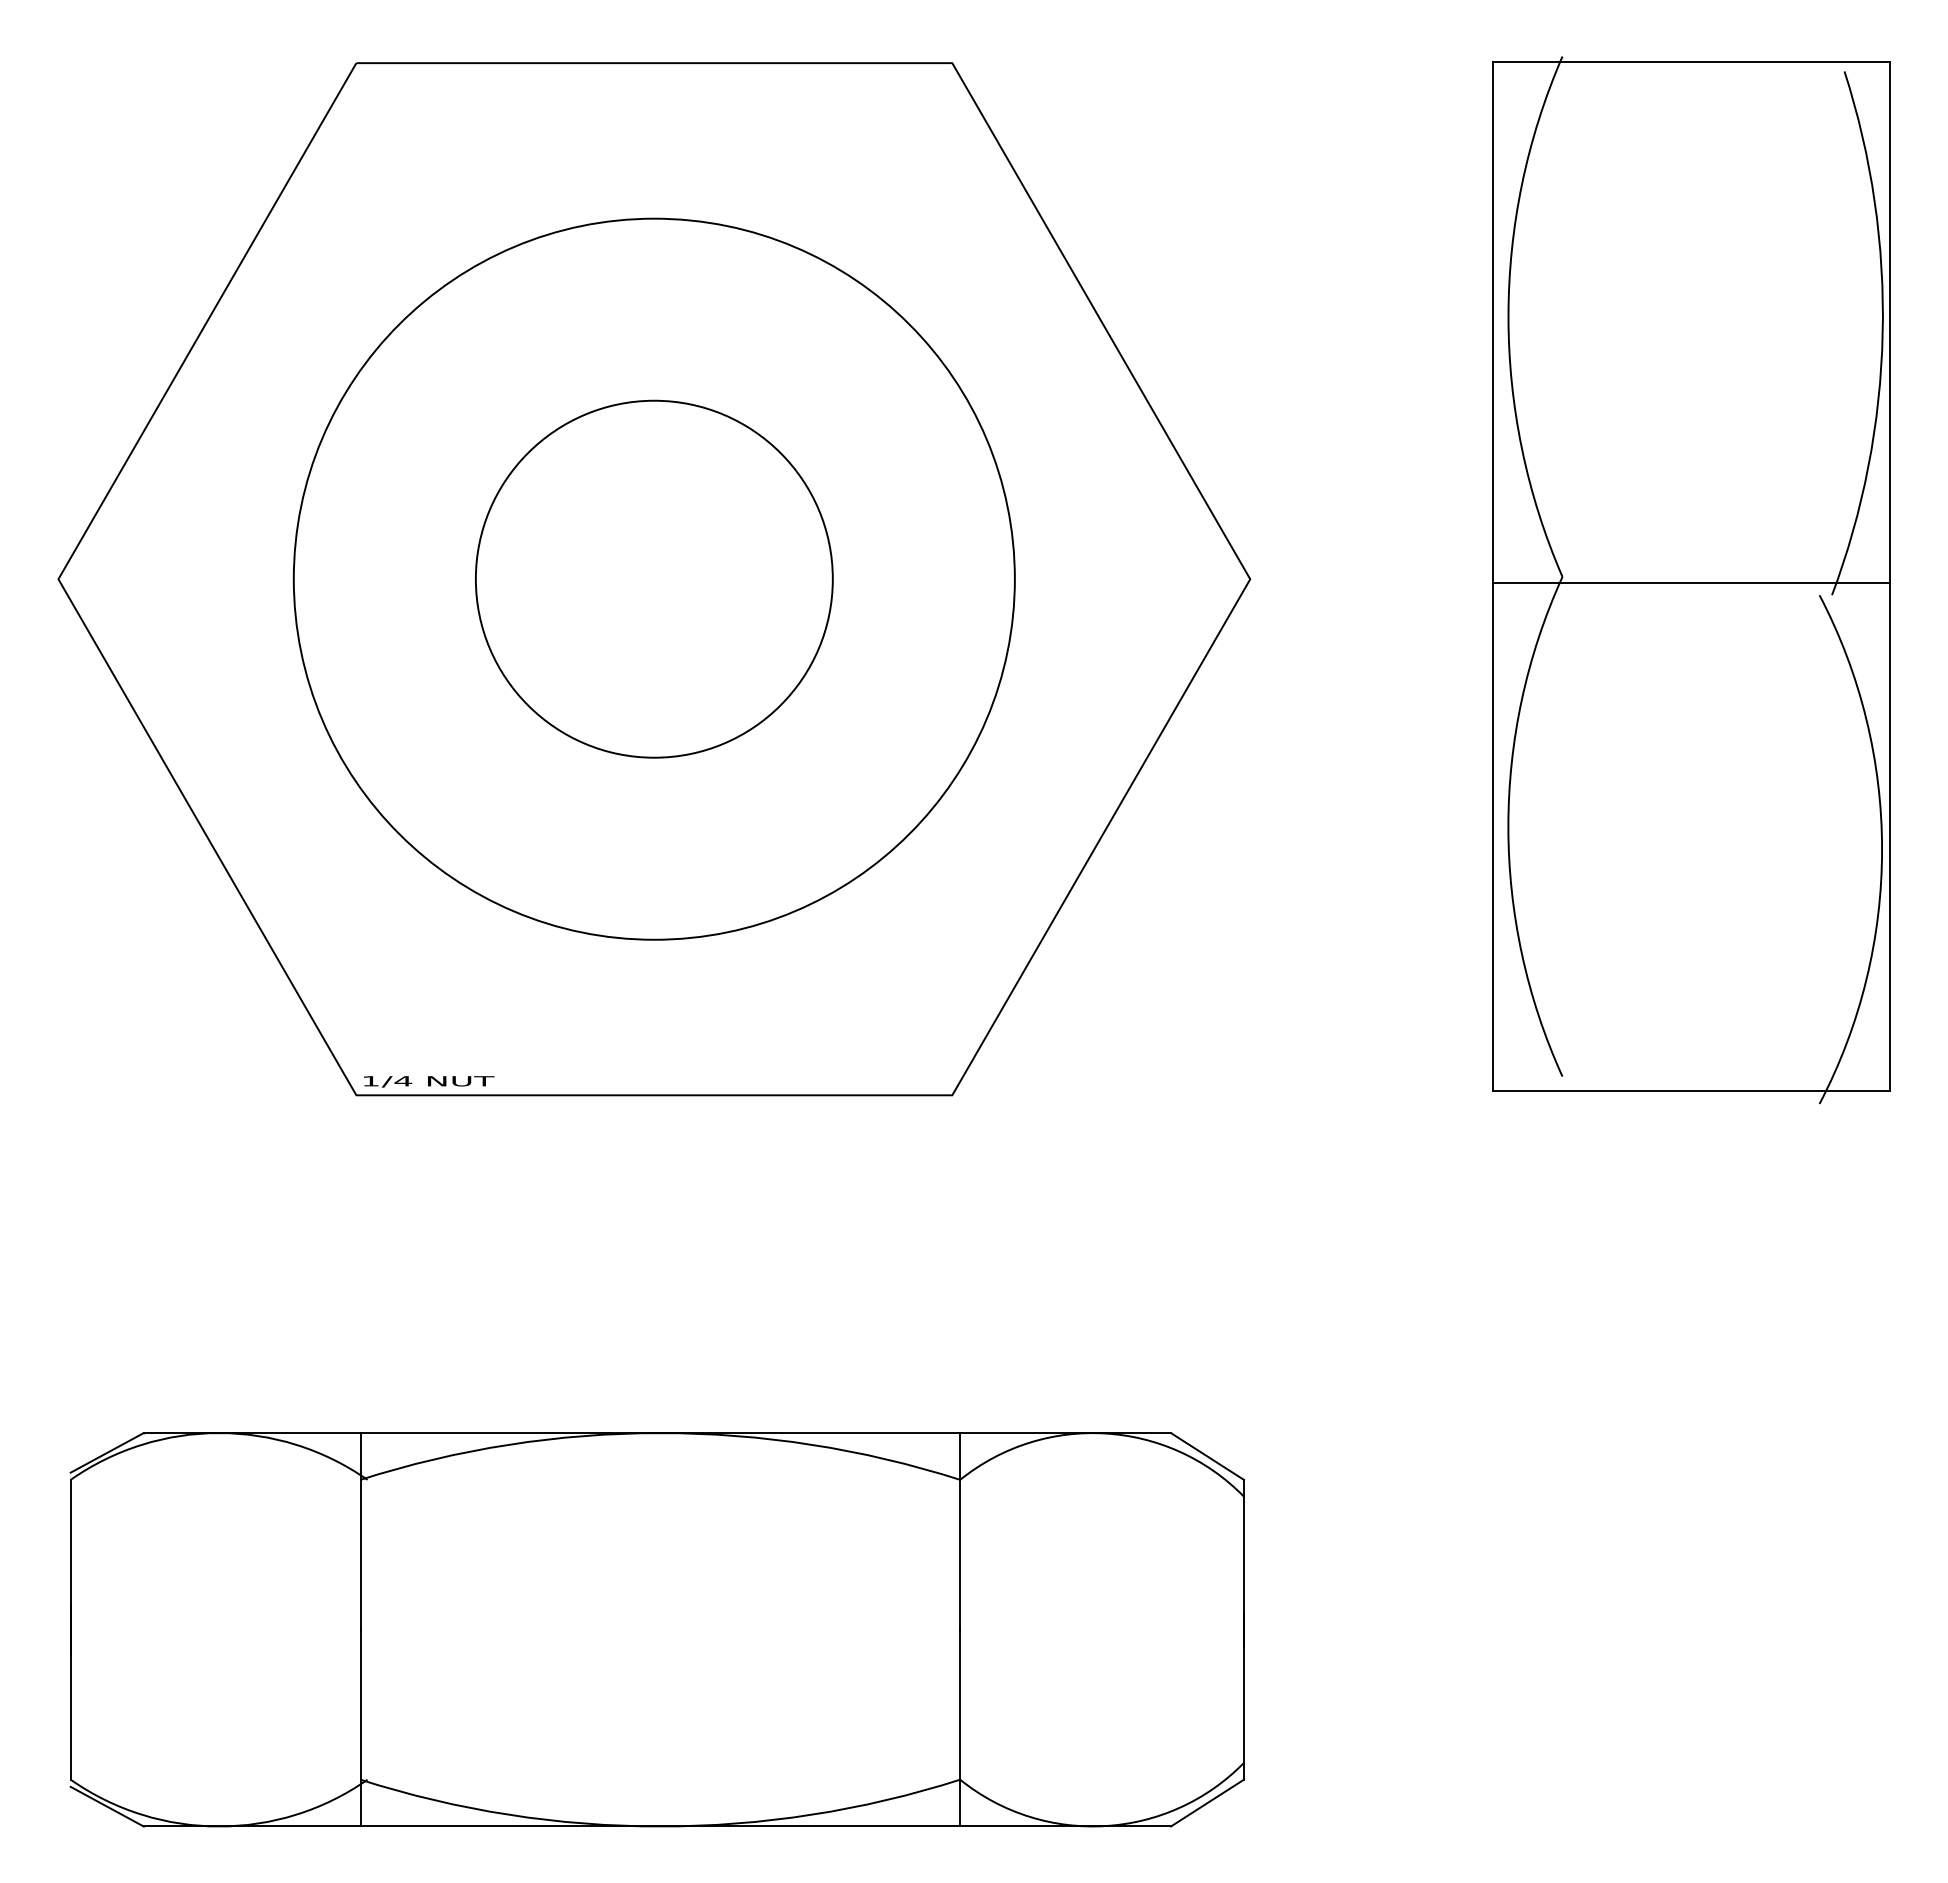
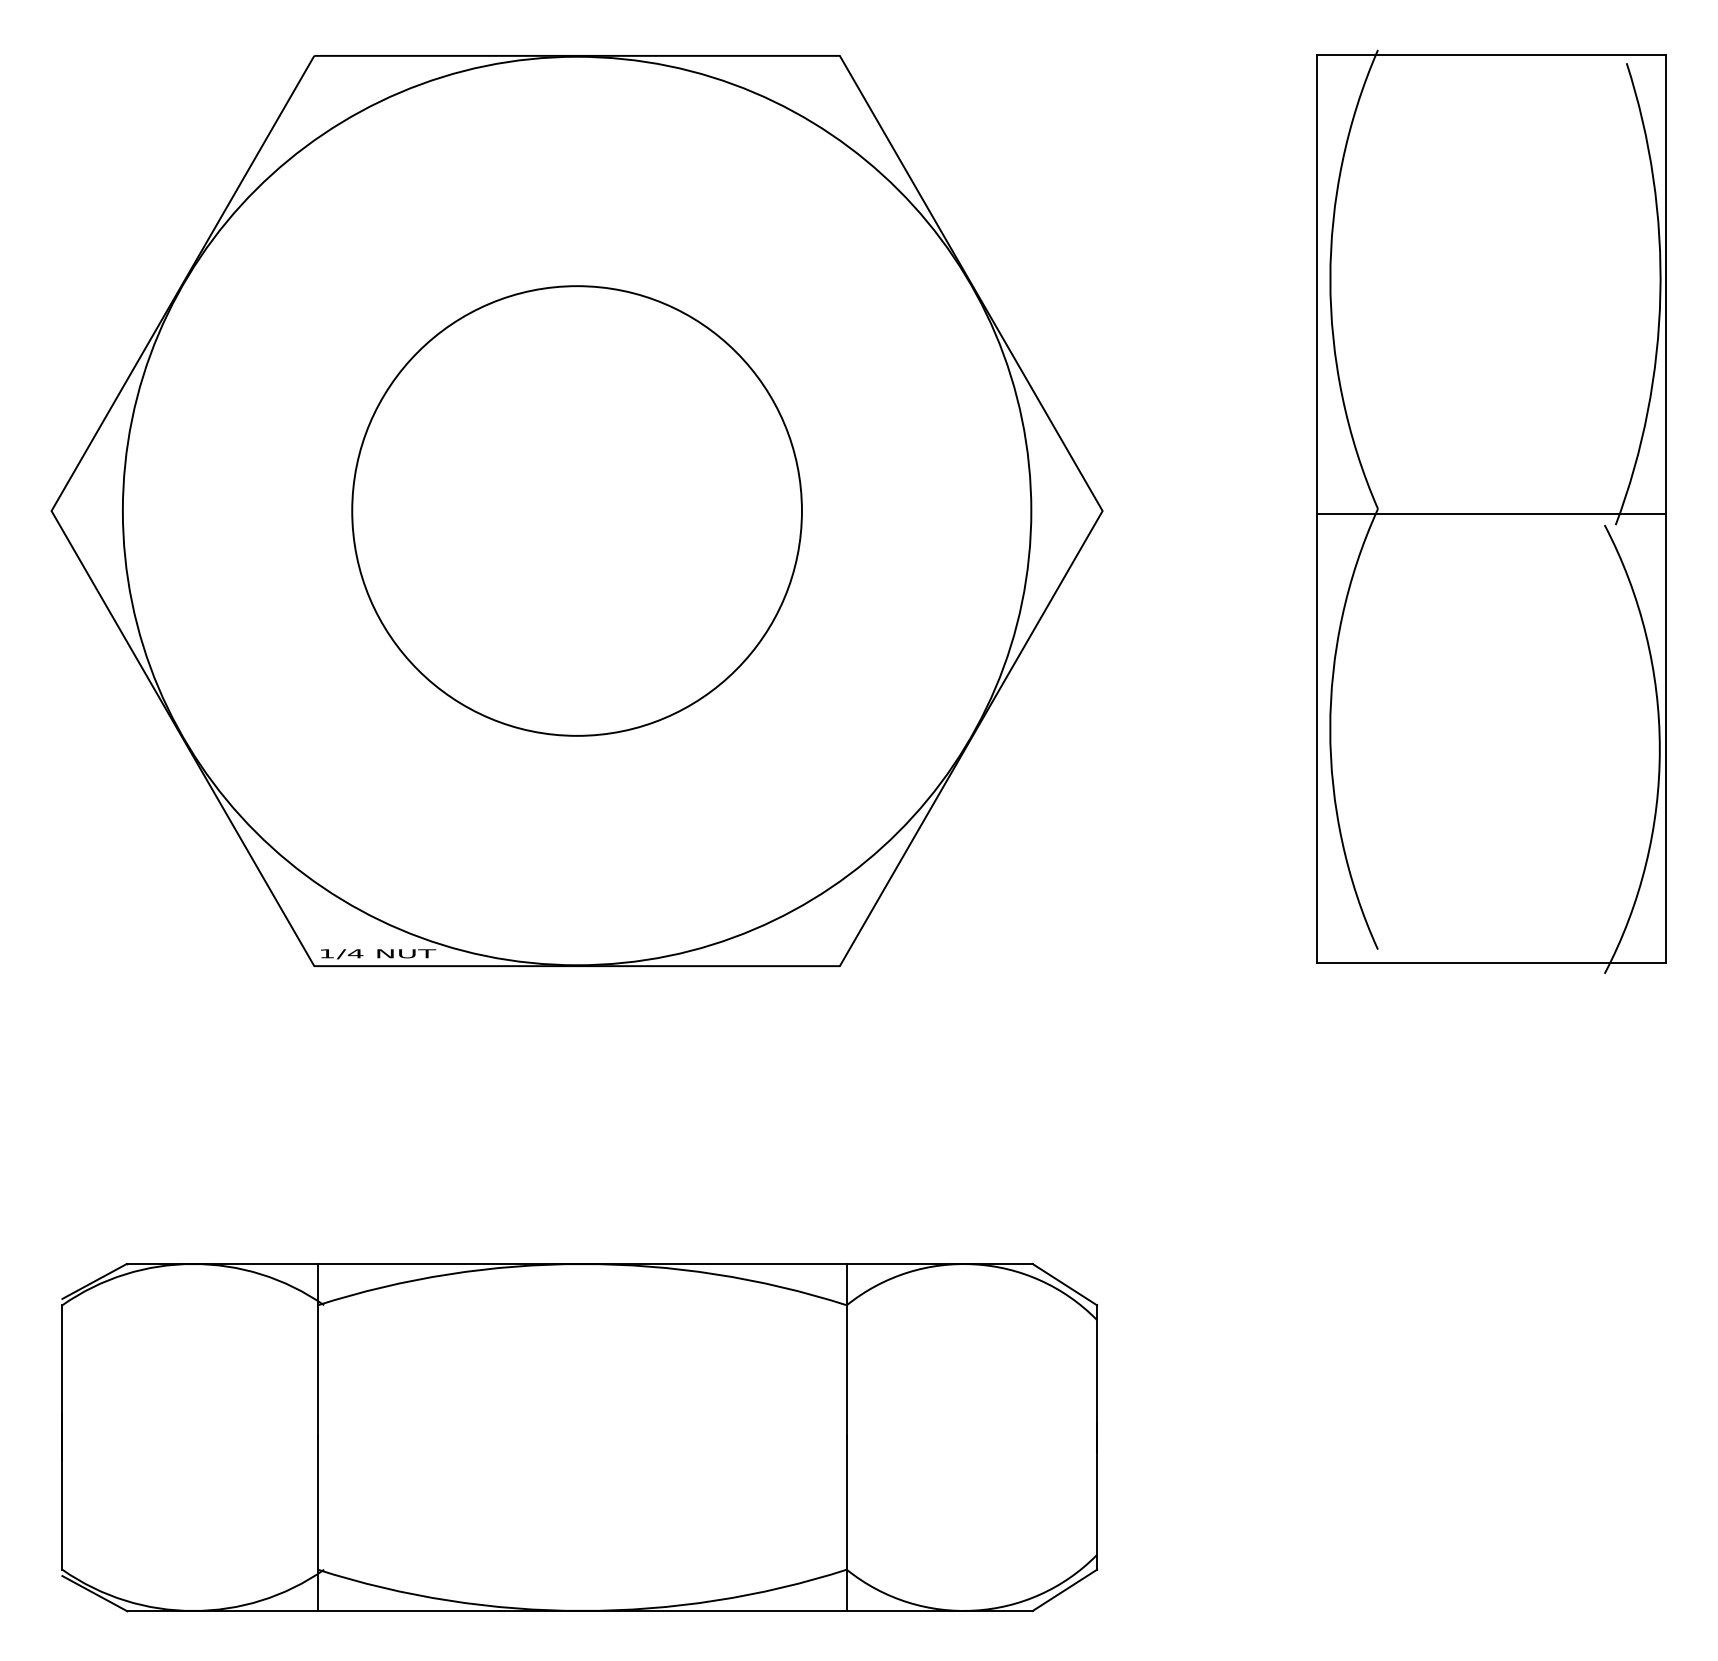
circle: (654, 579) -> (577, 511), size x1.43
circle: (654, 579) -> (577, 511), size x1.43

